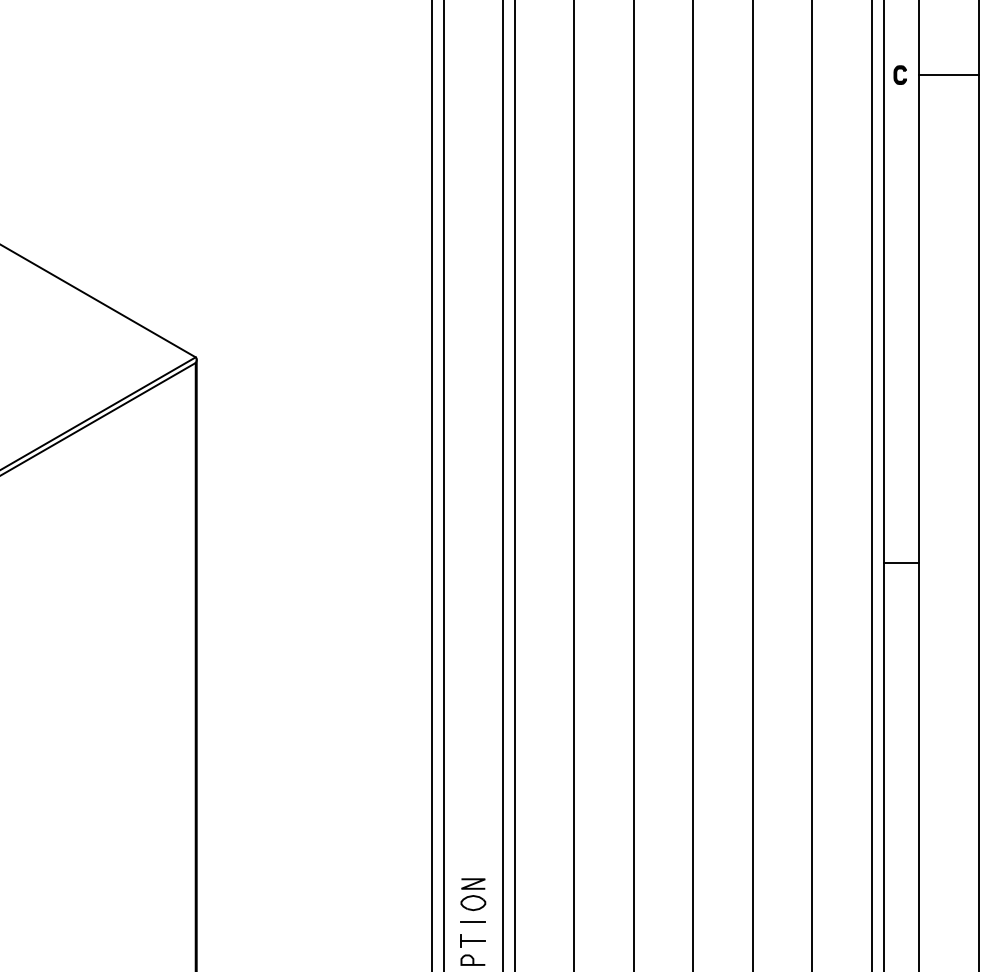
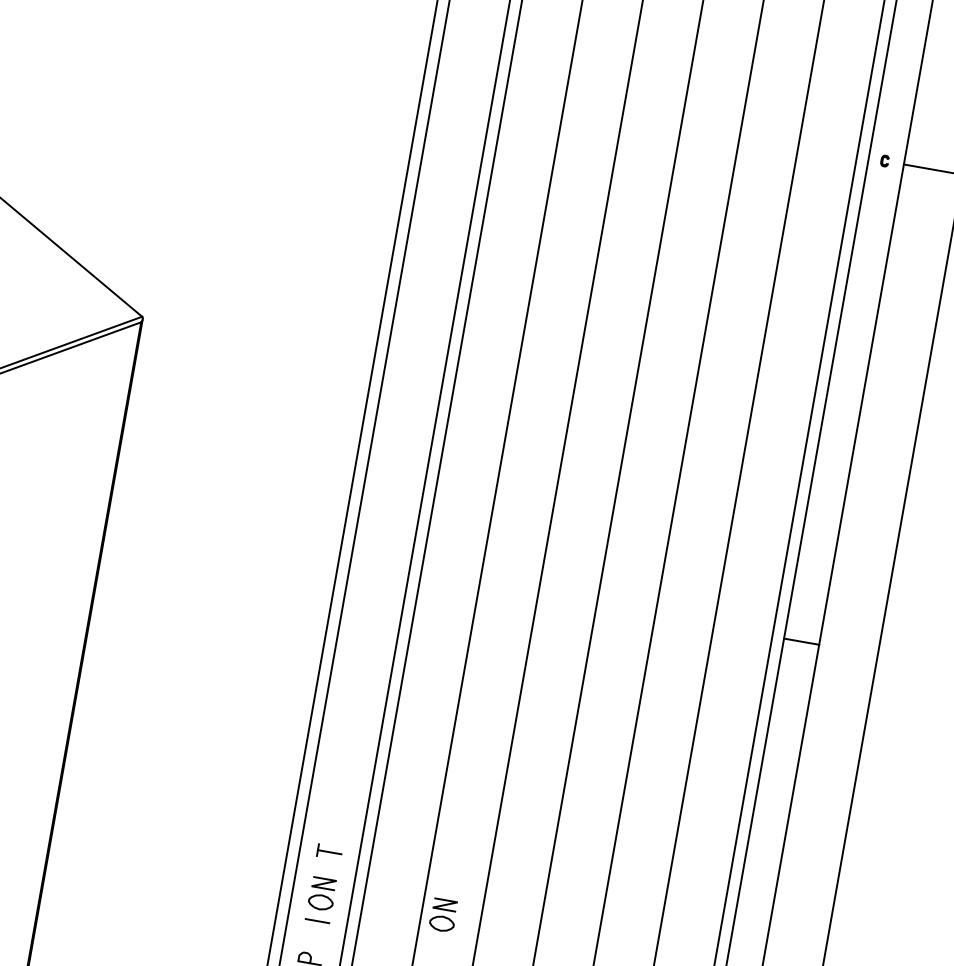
part: (899, 74) -> (884, 160), size x0.6
part: (596, 894) -> (443, 915), added
part: (472, 940) -> (328, 851), moved

